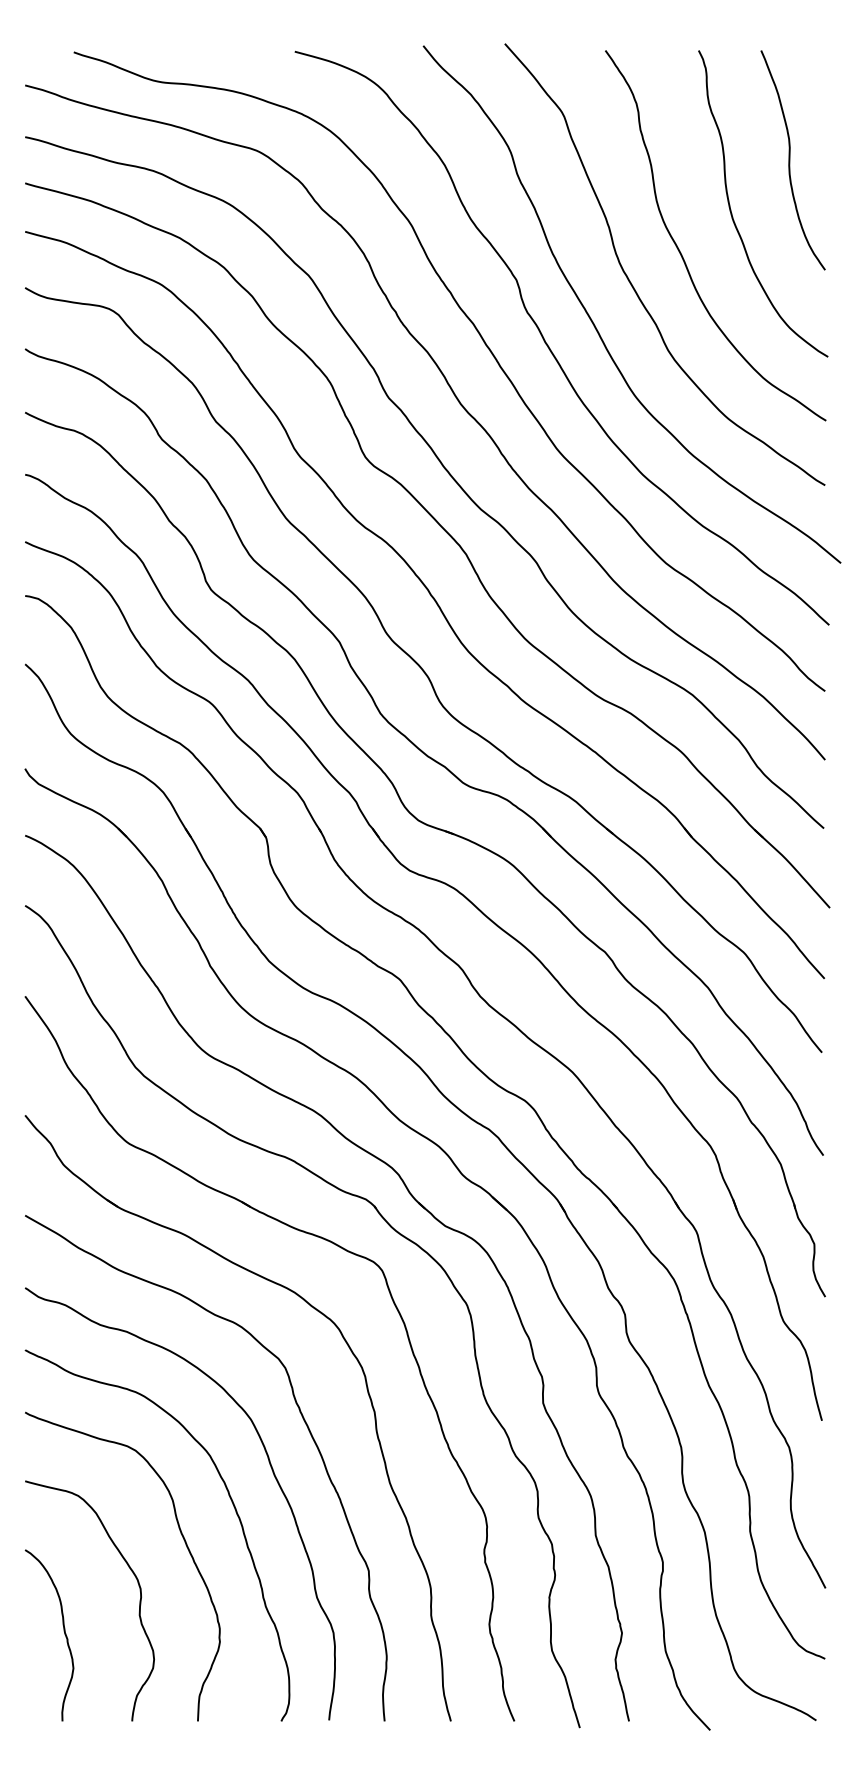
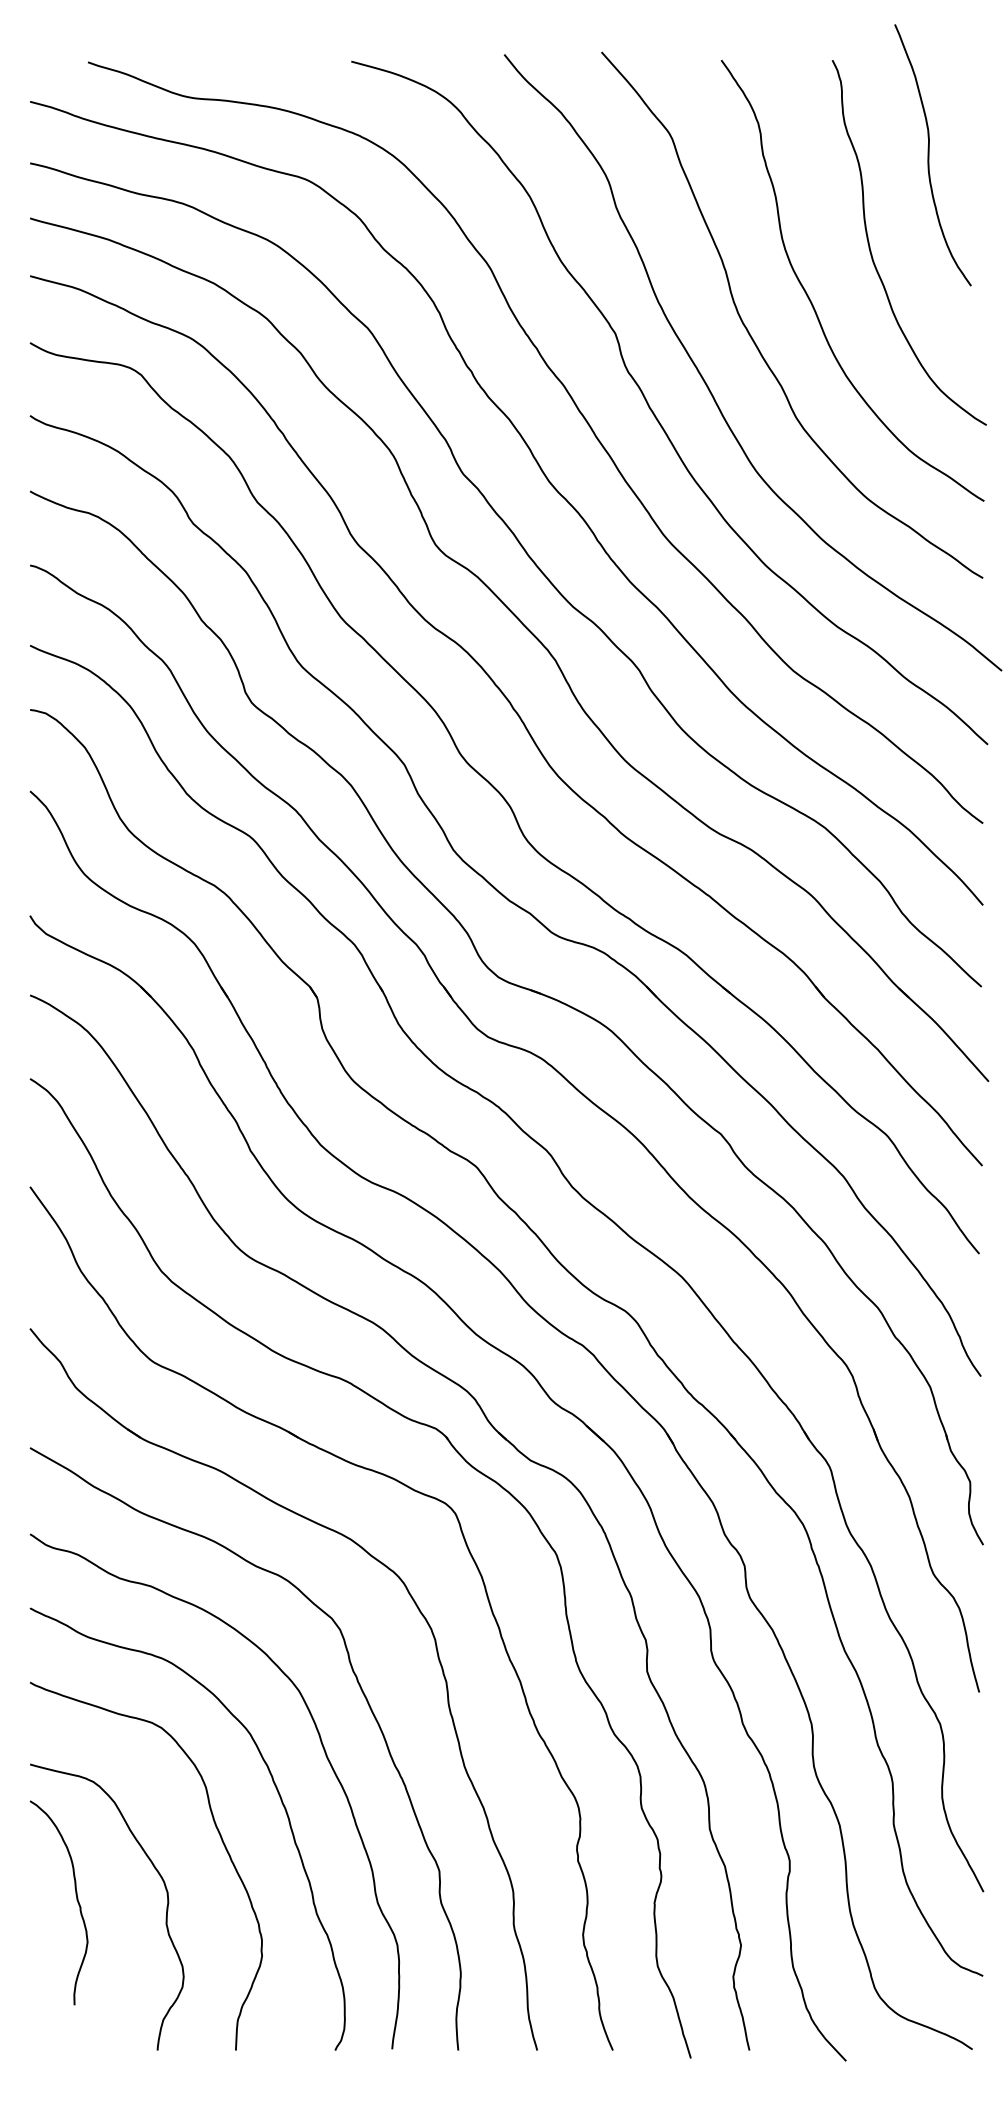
curve: (790, 160) -> (929, 155), moved
curve: (63, 1631) -> (75, 1898), moved

